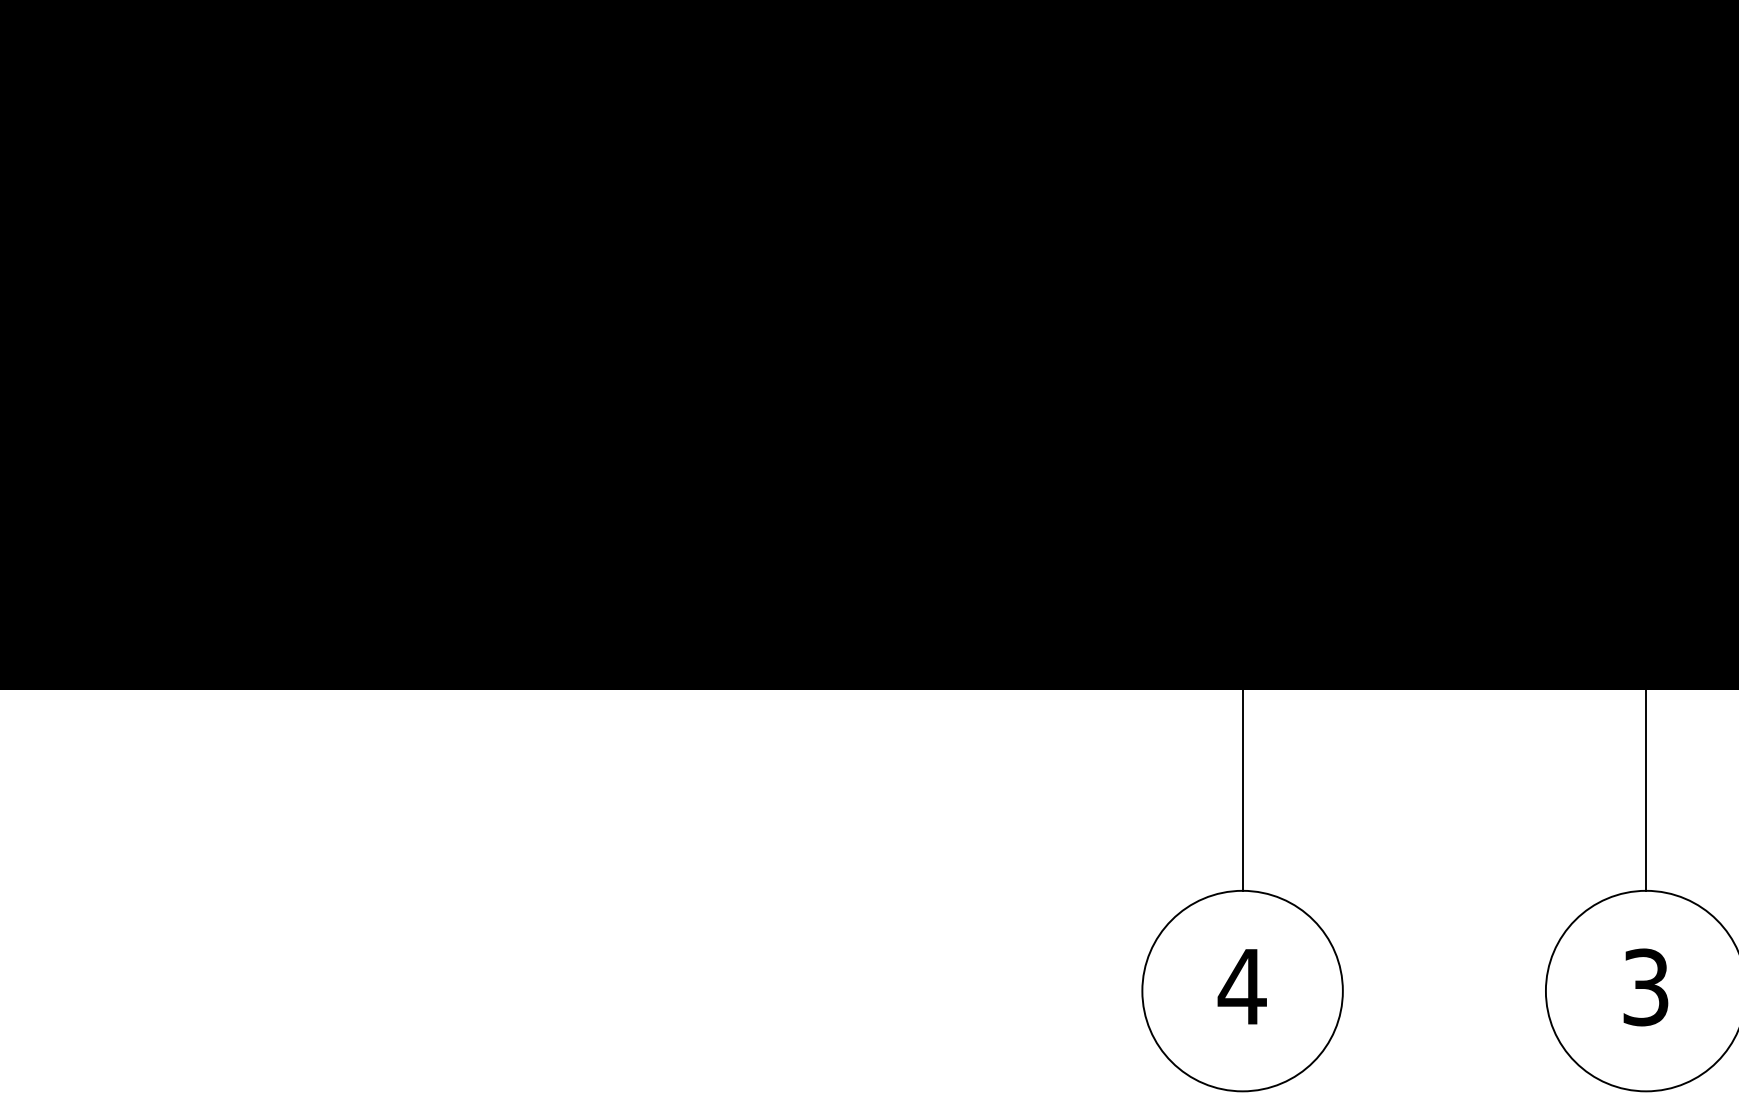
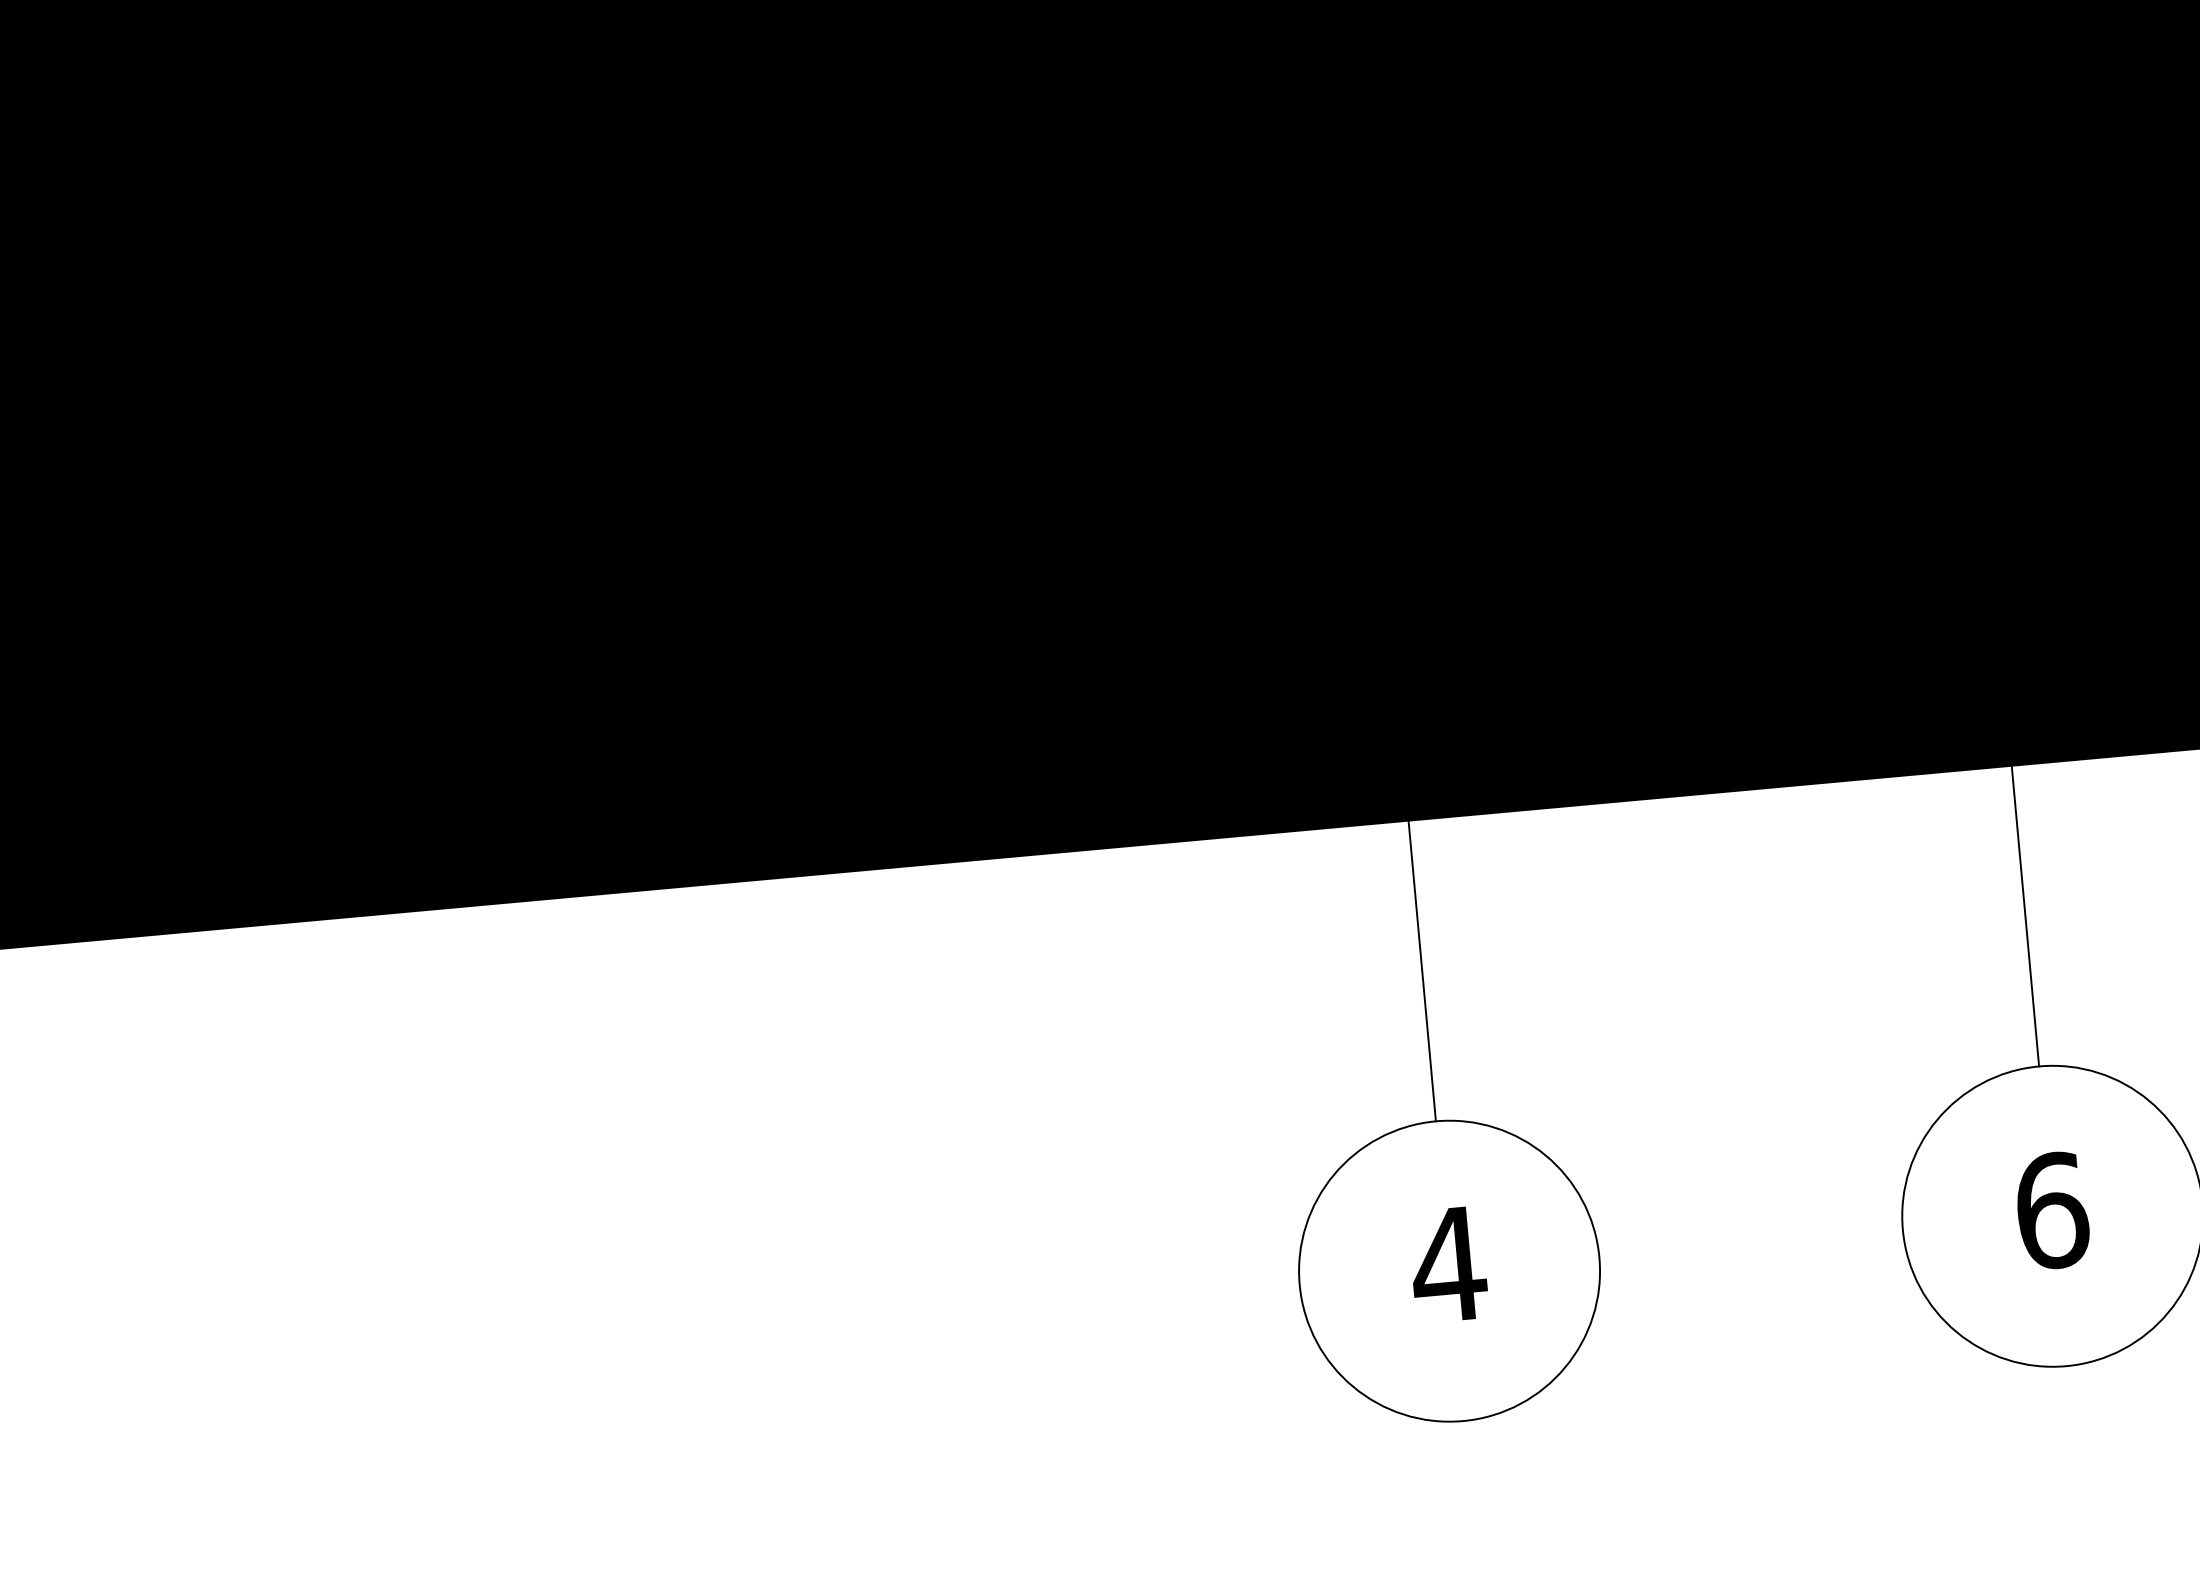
text: (1646, 987) -> (2052, 1210), 3 -> 6

